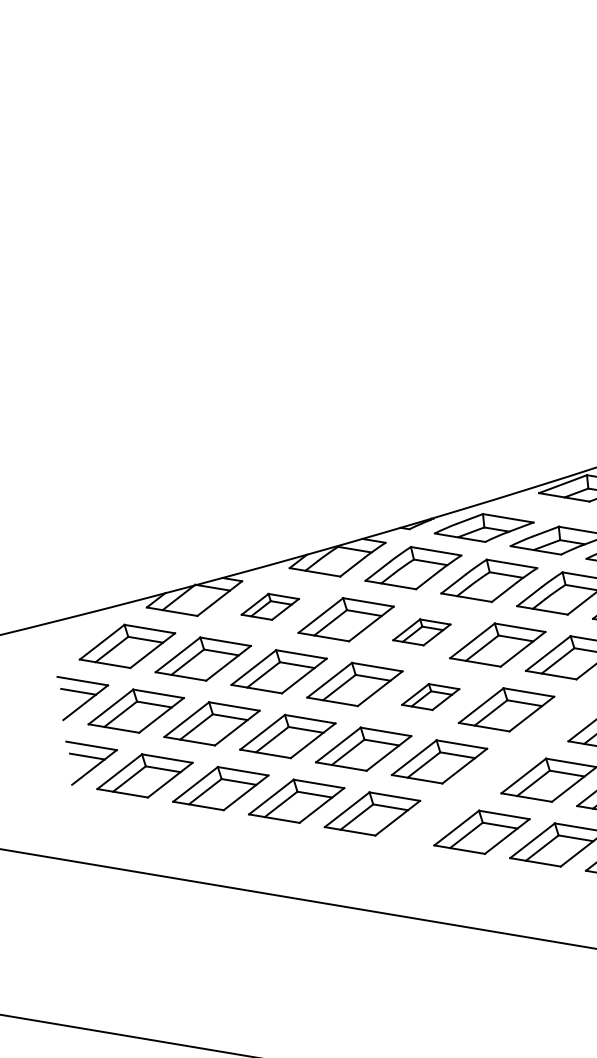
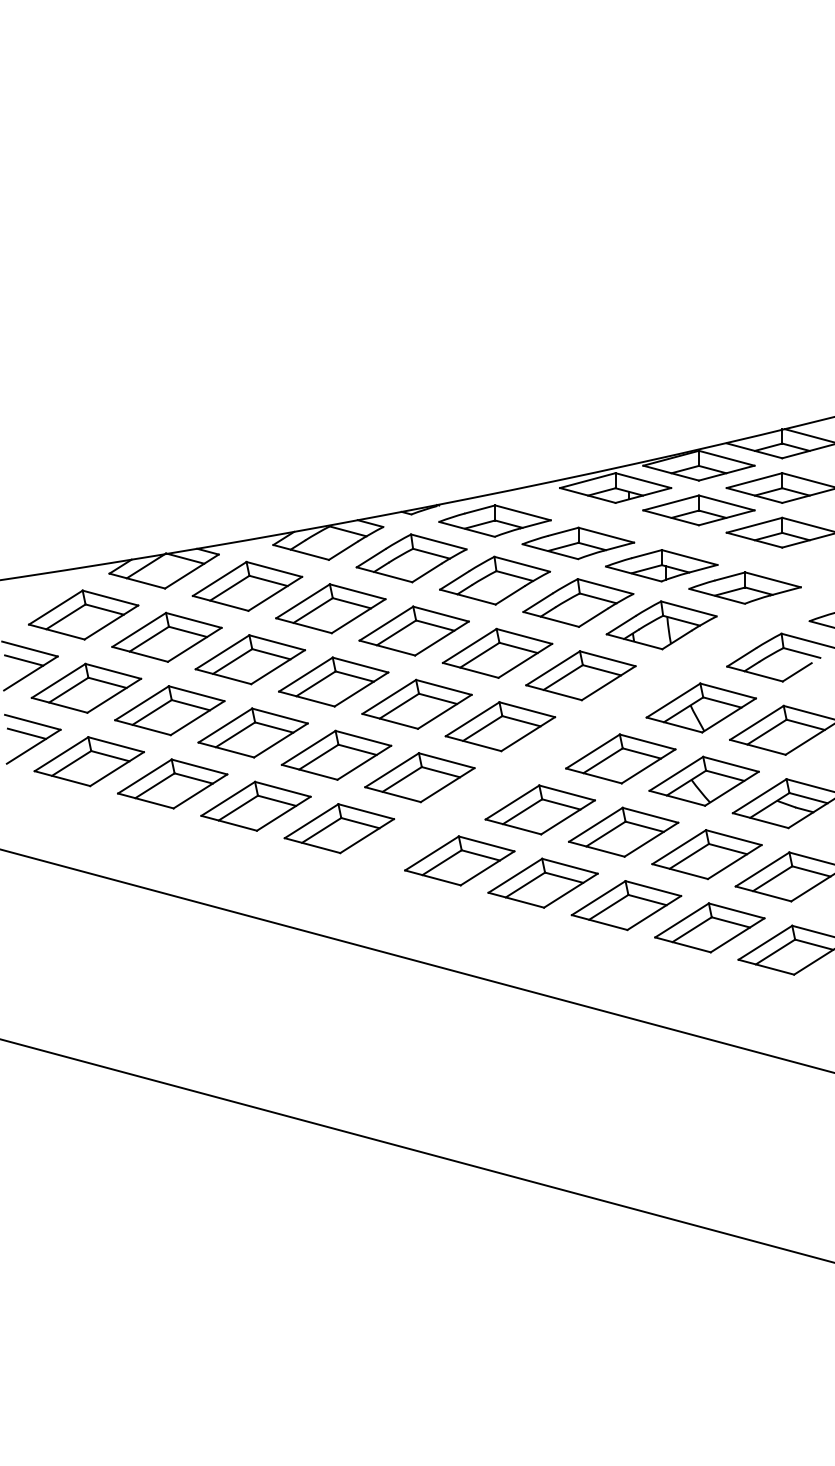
part: (270, 606) -> (247, 585), size x1.67
part: (421, 631) -> (413, 630), size x1.67
part: (430, 696) -> (416, 703), size x1.67

